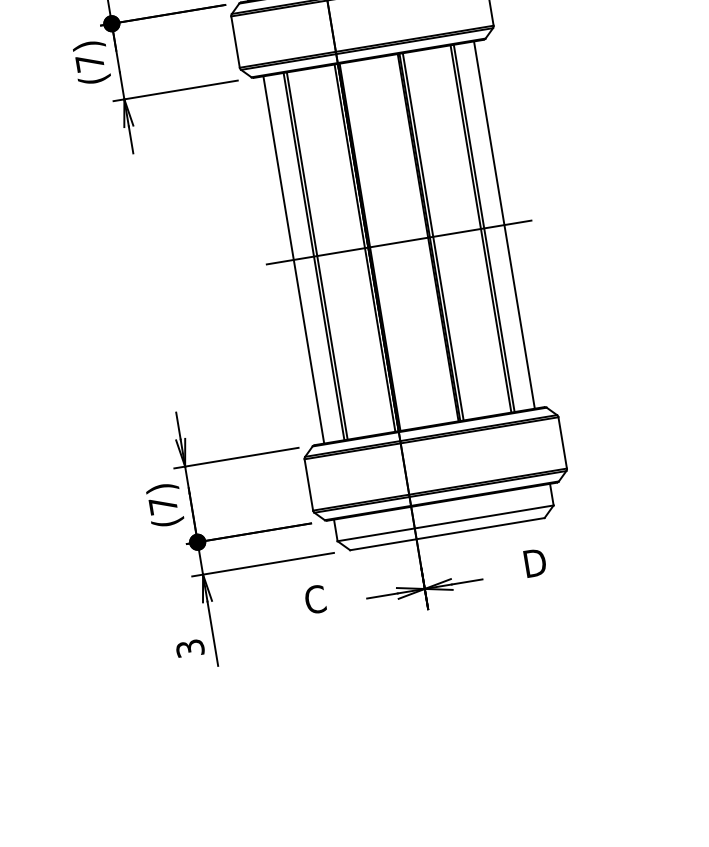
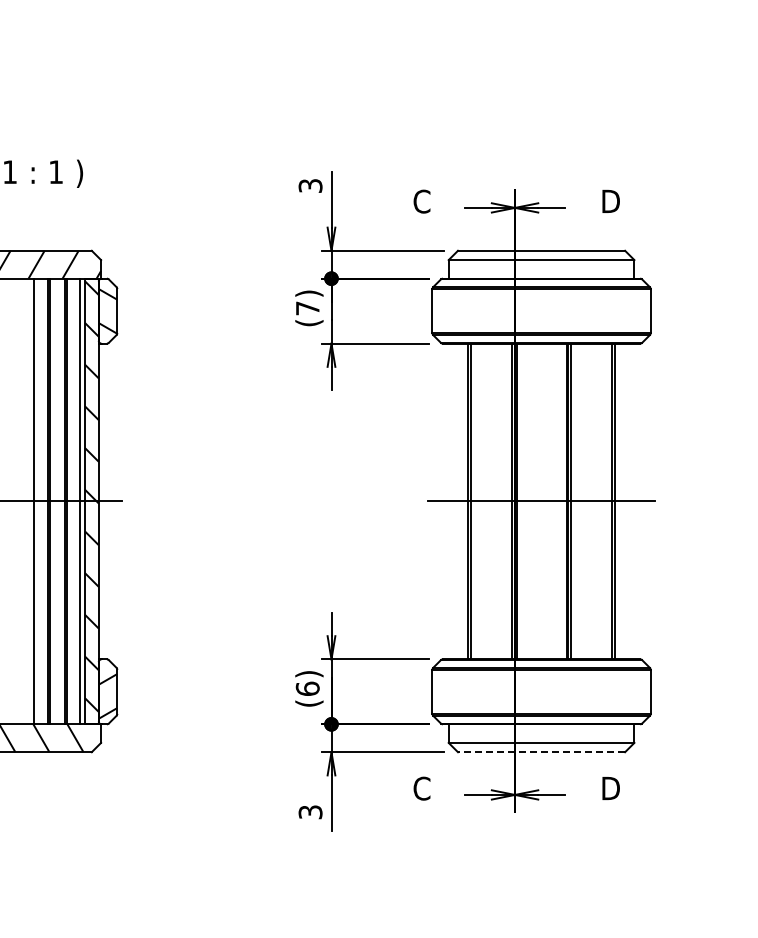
line: (504, 225) -> (632, 501), removed
line: (294, 259) -> (451, 501), removed
text: (162, 505) -> (307, 688), (7) -> (6)
line: (447, 534) -> (541, 752), solid -> dashed

